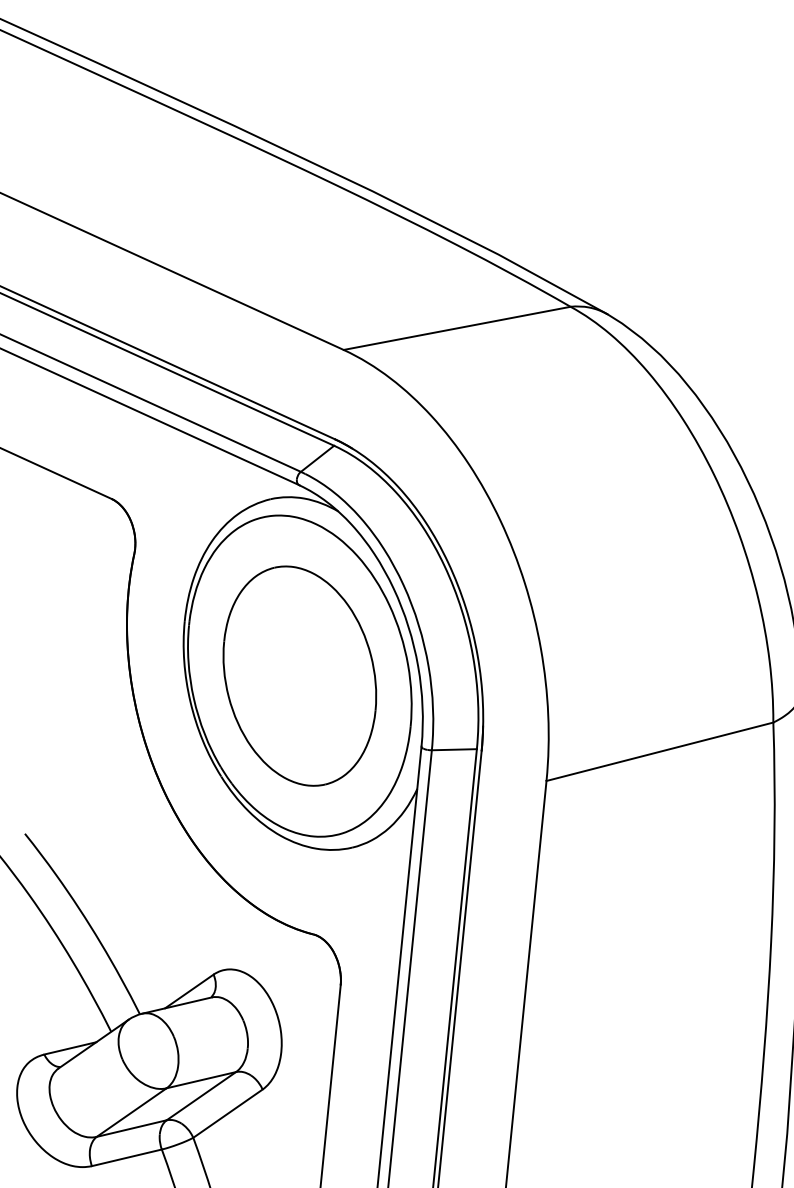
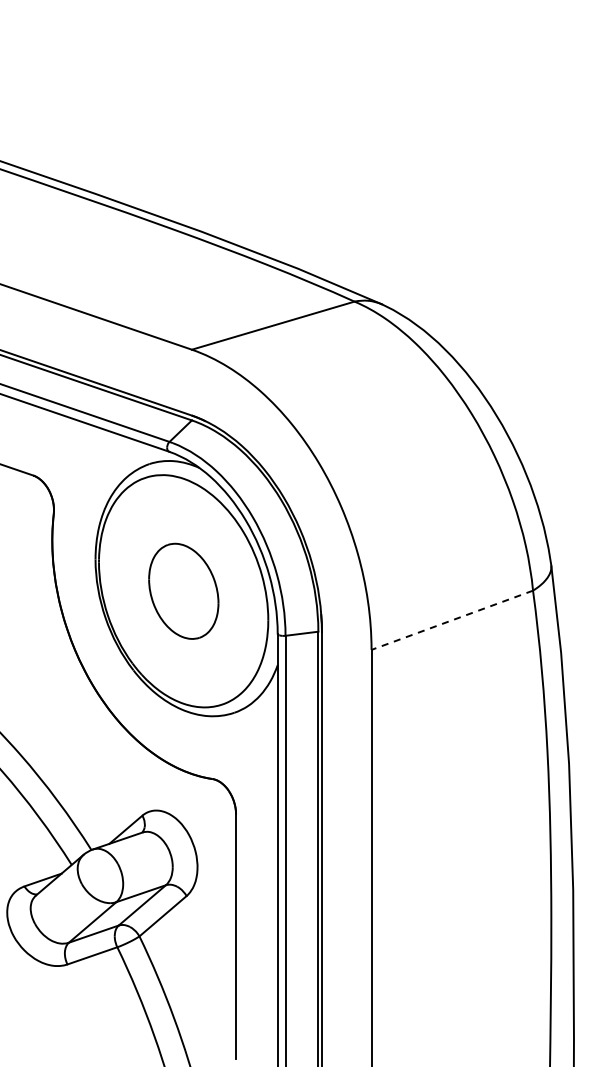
part: (299, 676) -> (183, 591), size x0.6
line: (660, 752) -> (452, 620), solid -> dashed

